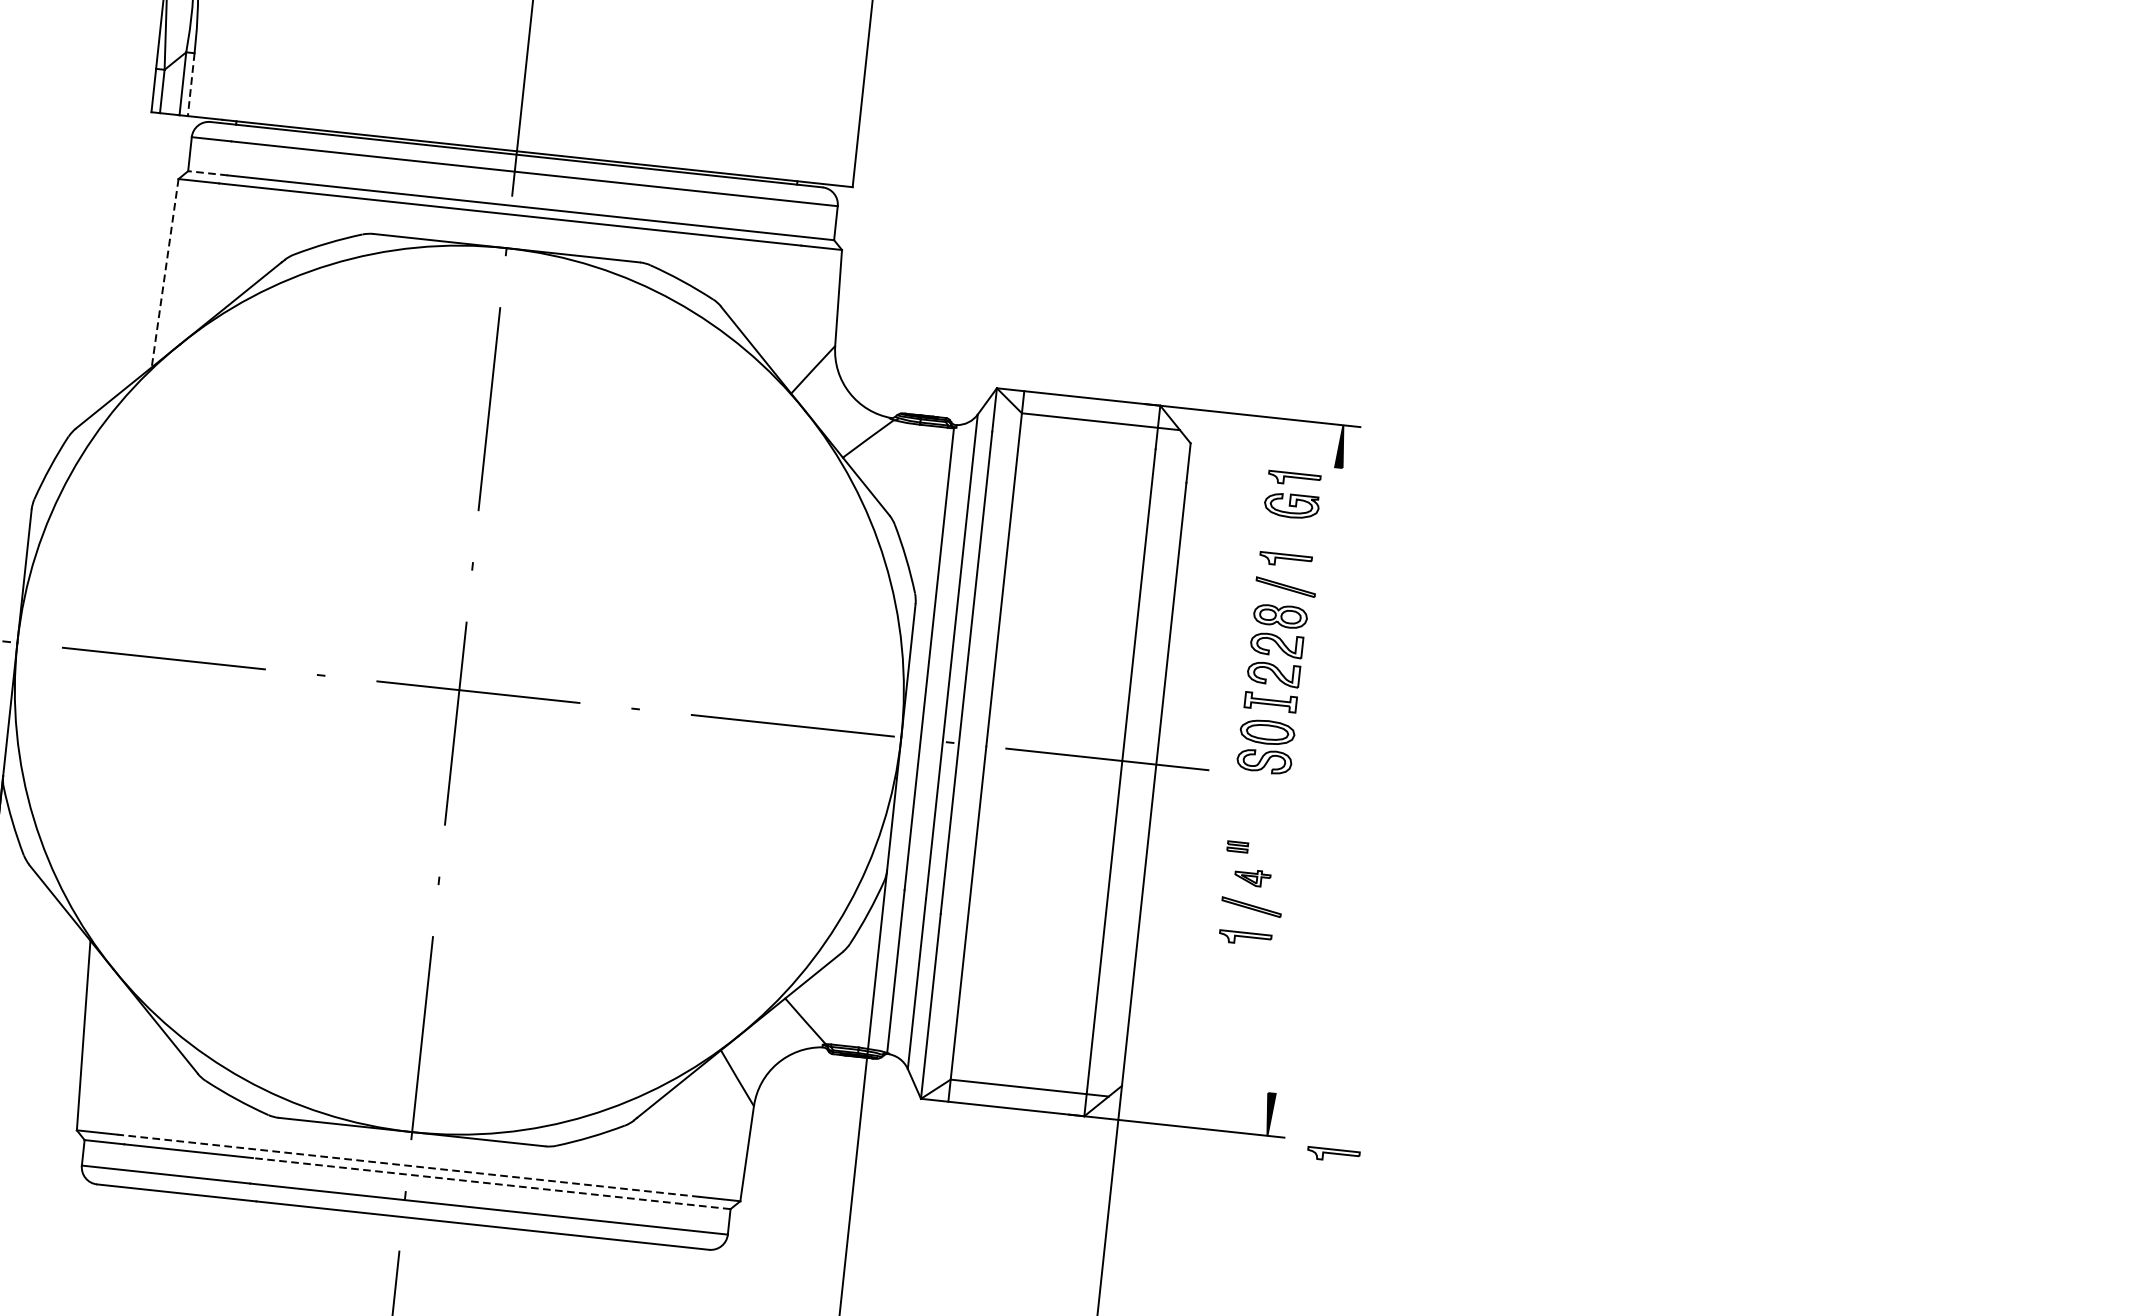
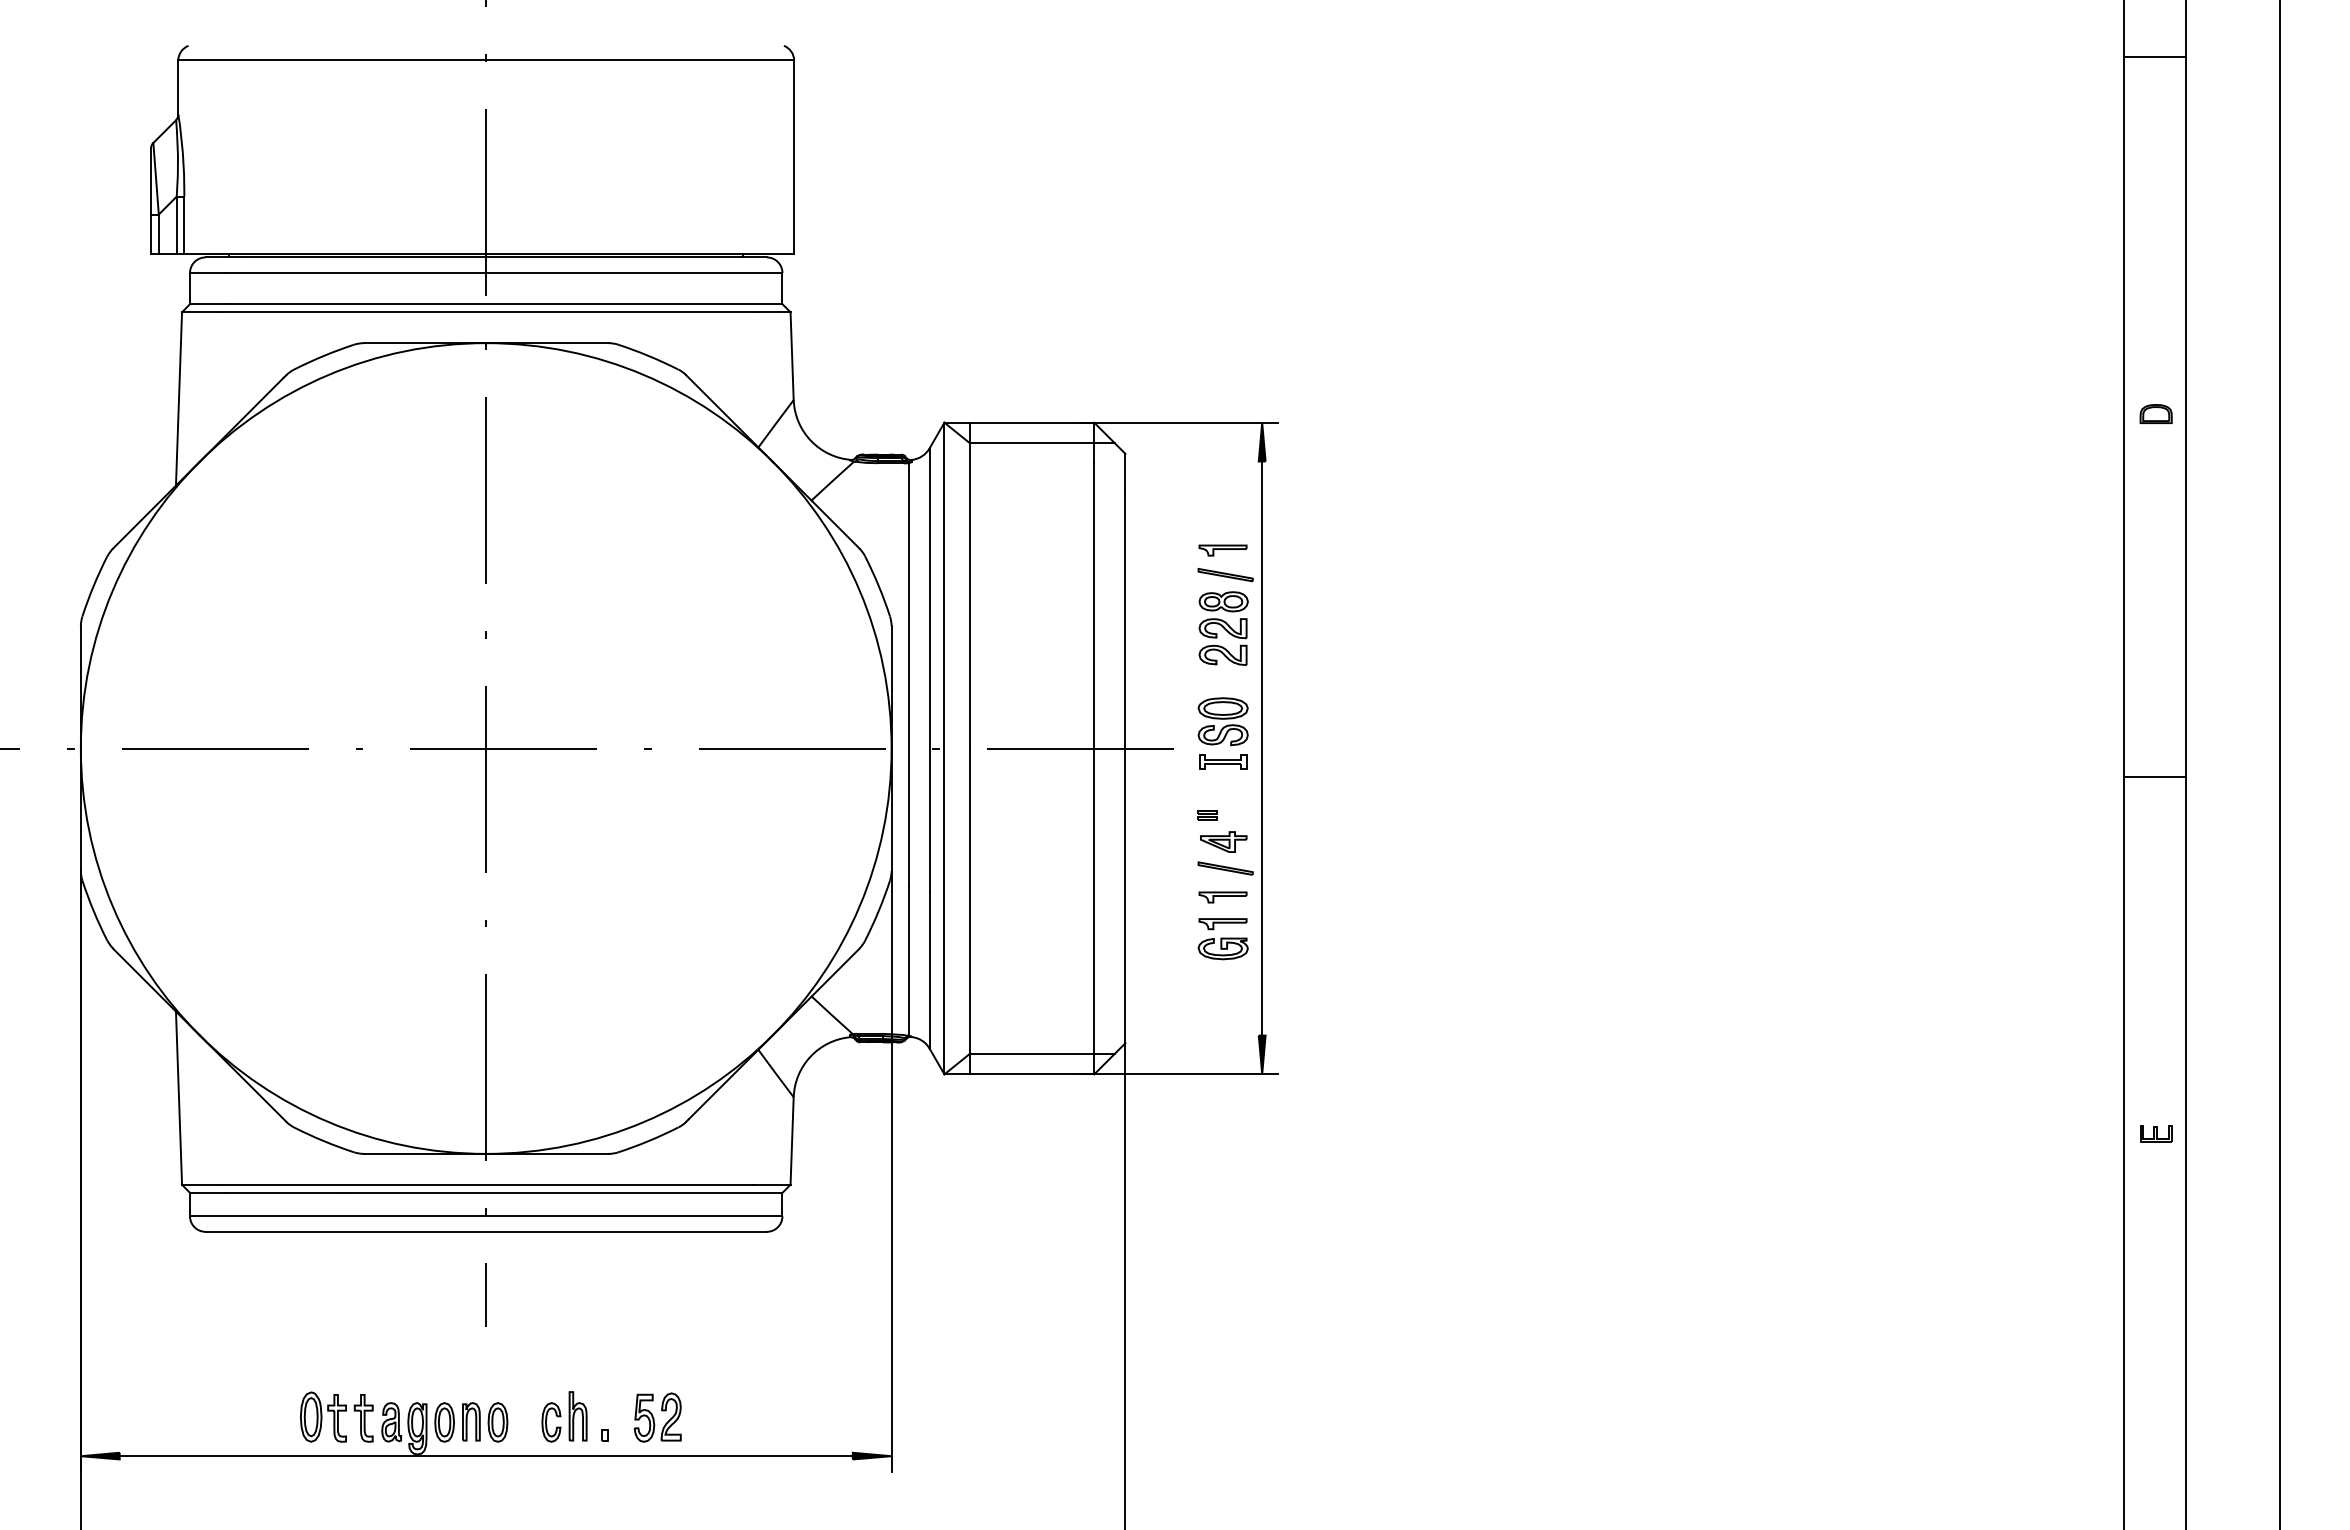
line: (191, 84) -> (184, 225), dashed -> solid
line: (207, 173) -> (207, 304), dashed -> solid
line: (165, 272) -> (179, 398), dashed -> solid
part: (1292, 495) -> (1222, 939), moved
part: (1271, 701) -> (1223, 761), moved
line: (1305, 780) -> (1262, 748), added
part: (1252, 877) -> (1223, 841), size x1.43
part: (1332, 1155) -> (1323, 1085), removed
line: (408, 1165) -> (486, 1184), dashed -> solid
line: (490, 1183) -> (562, 1192), dashed -> solid

